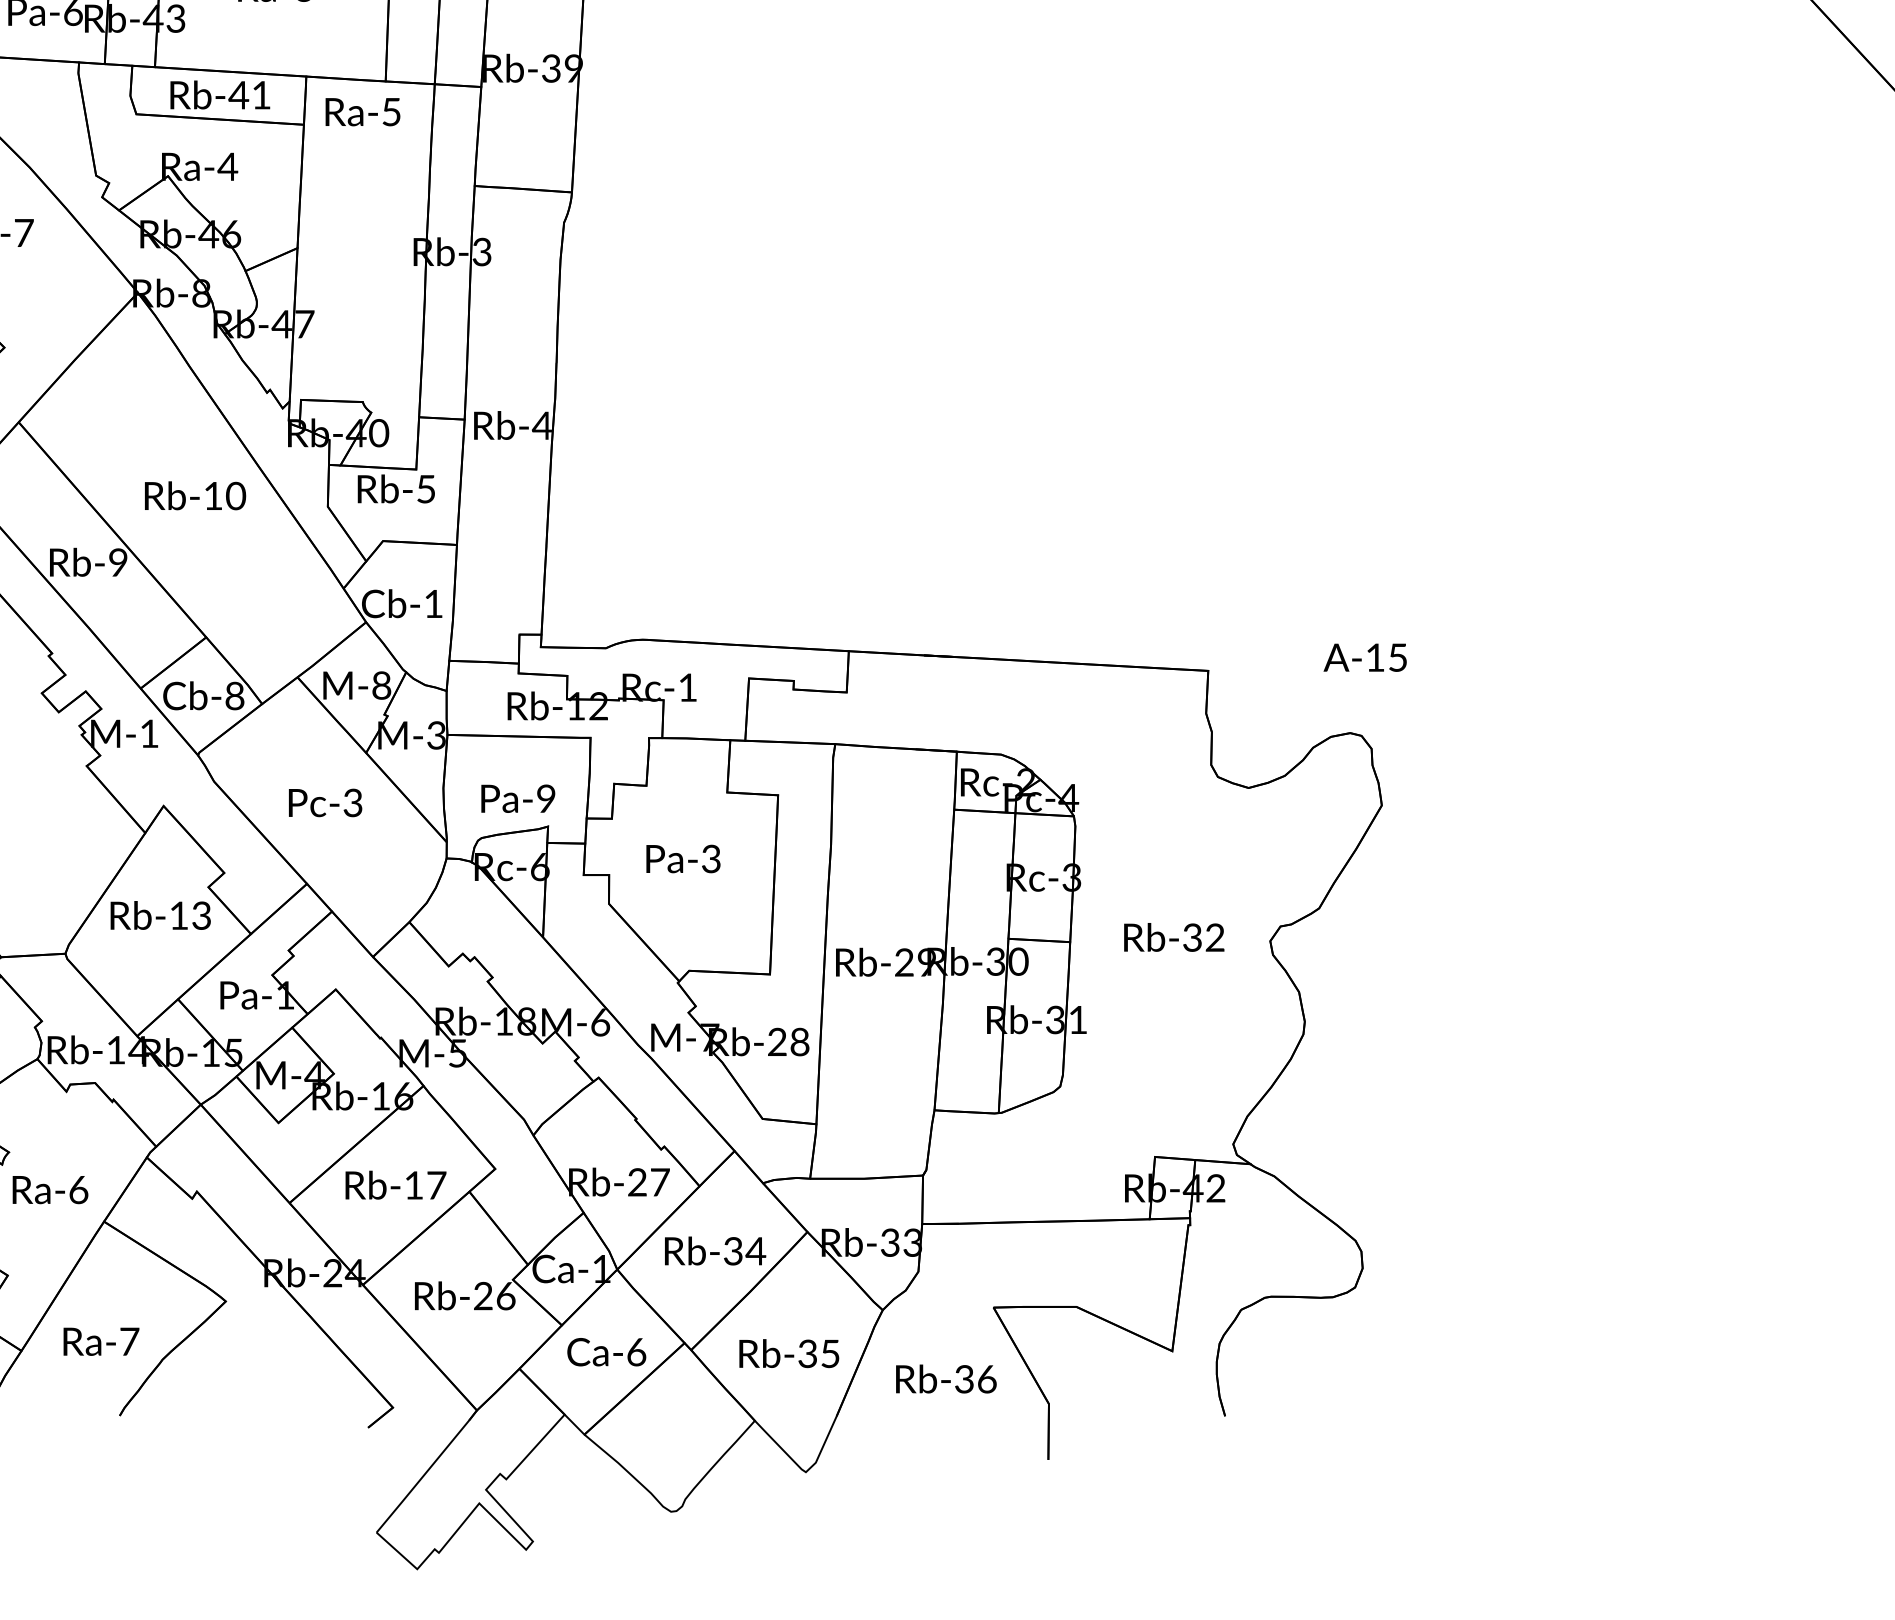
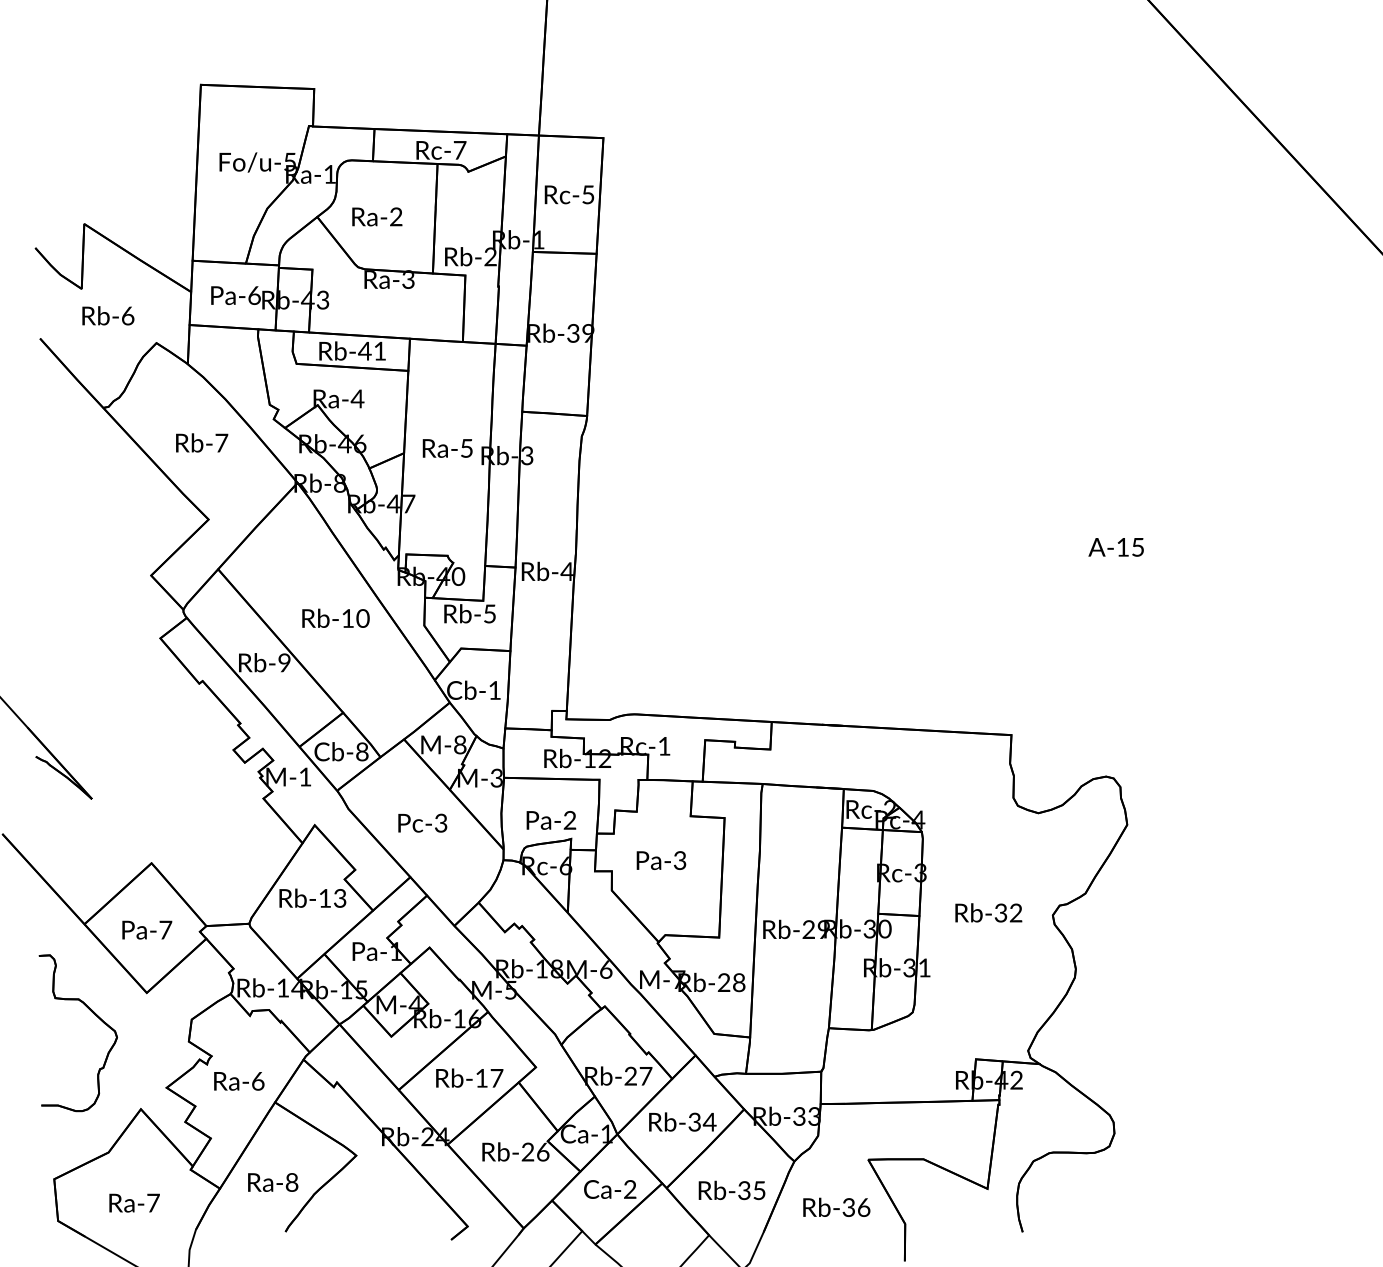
text: (362, 112) -> (447, 448), moved
text: (1364, 657) -> (1115, 547), moved
text: (545, 798) -> (569, 820), Pa-9 -> Pa-2
text: (128, 1341) -> (291, 1182), Ra-7 -> Ra-8
text: (637, 1352) -> (630, 1189), Ca-6 -> Ca-2

